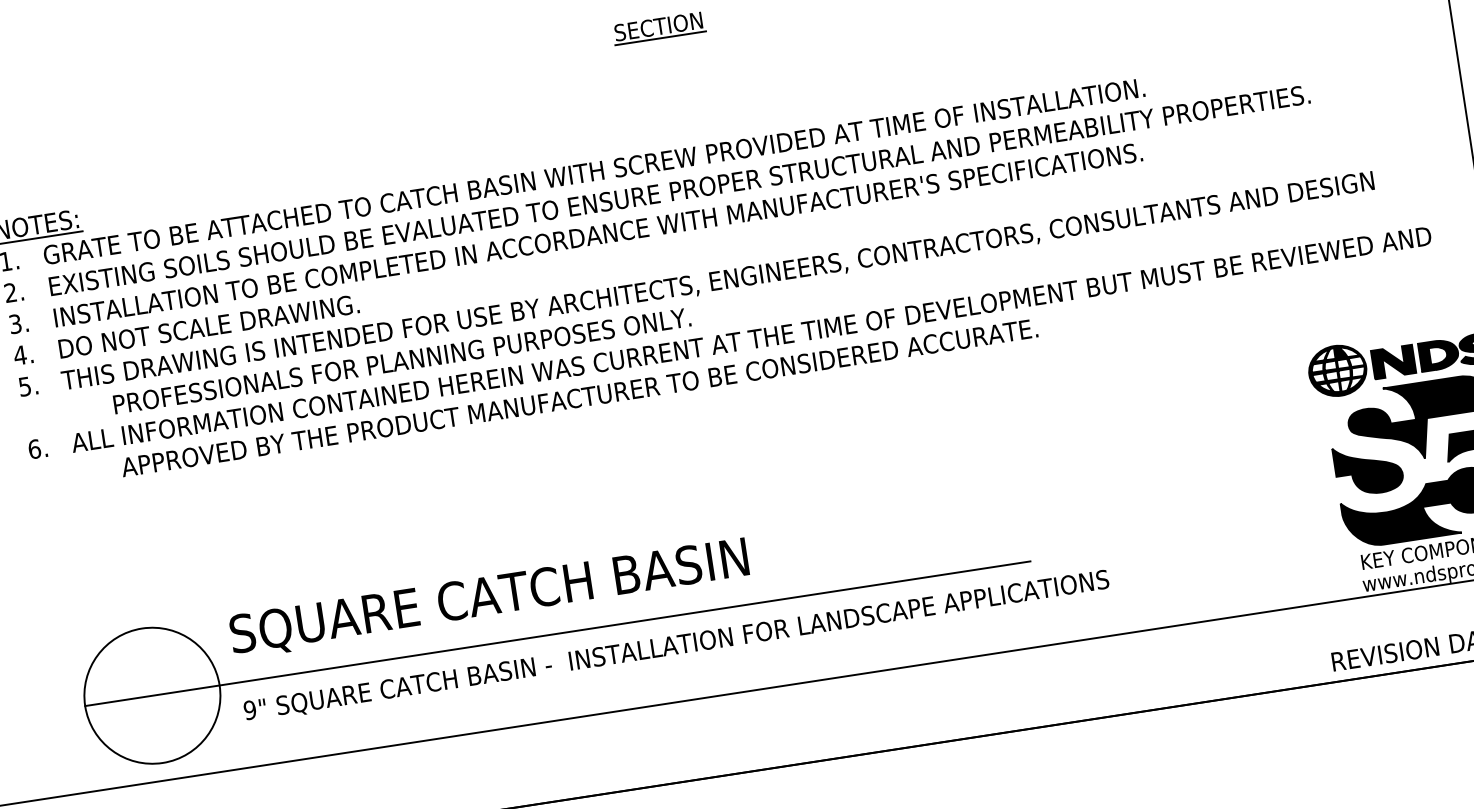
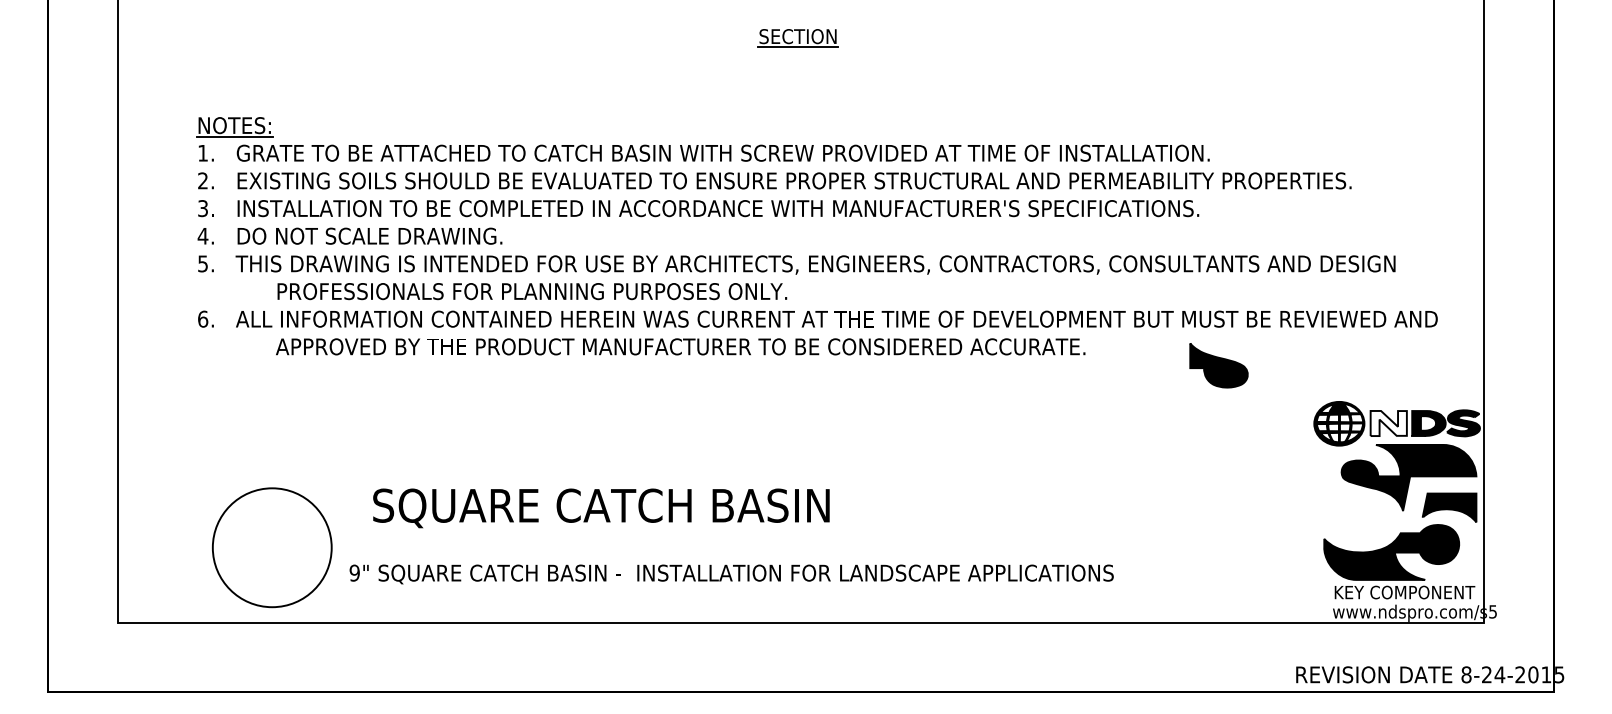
fill: (1393, 362) -> (1388, 423), removed
part: (1367, 468) -> (1218, 365), moved
text: (489, 598) -> (601, 508), moved
line: (557, 633) -> (630, 547), removed

